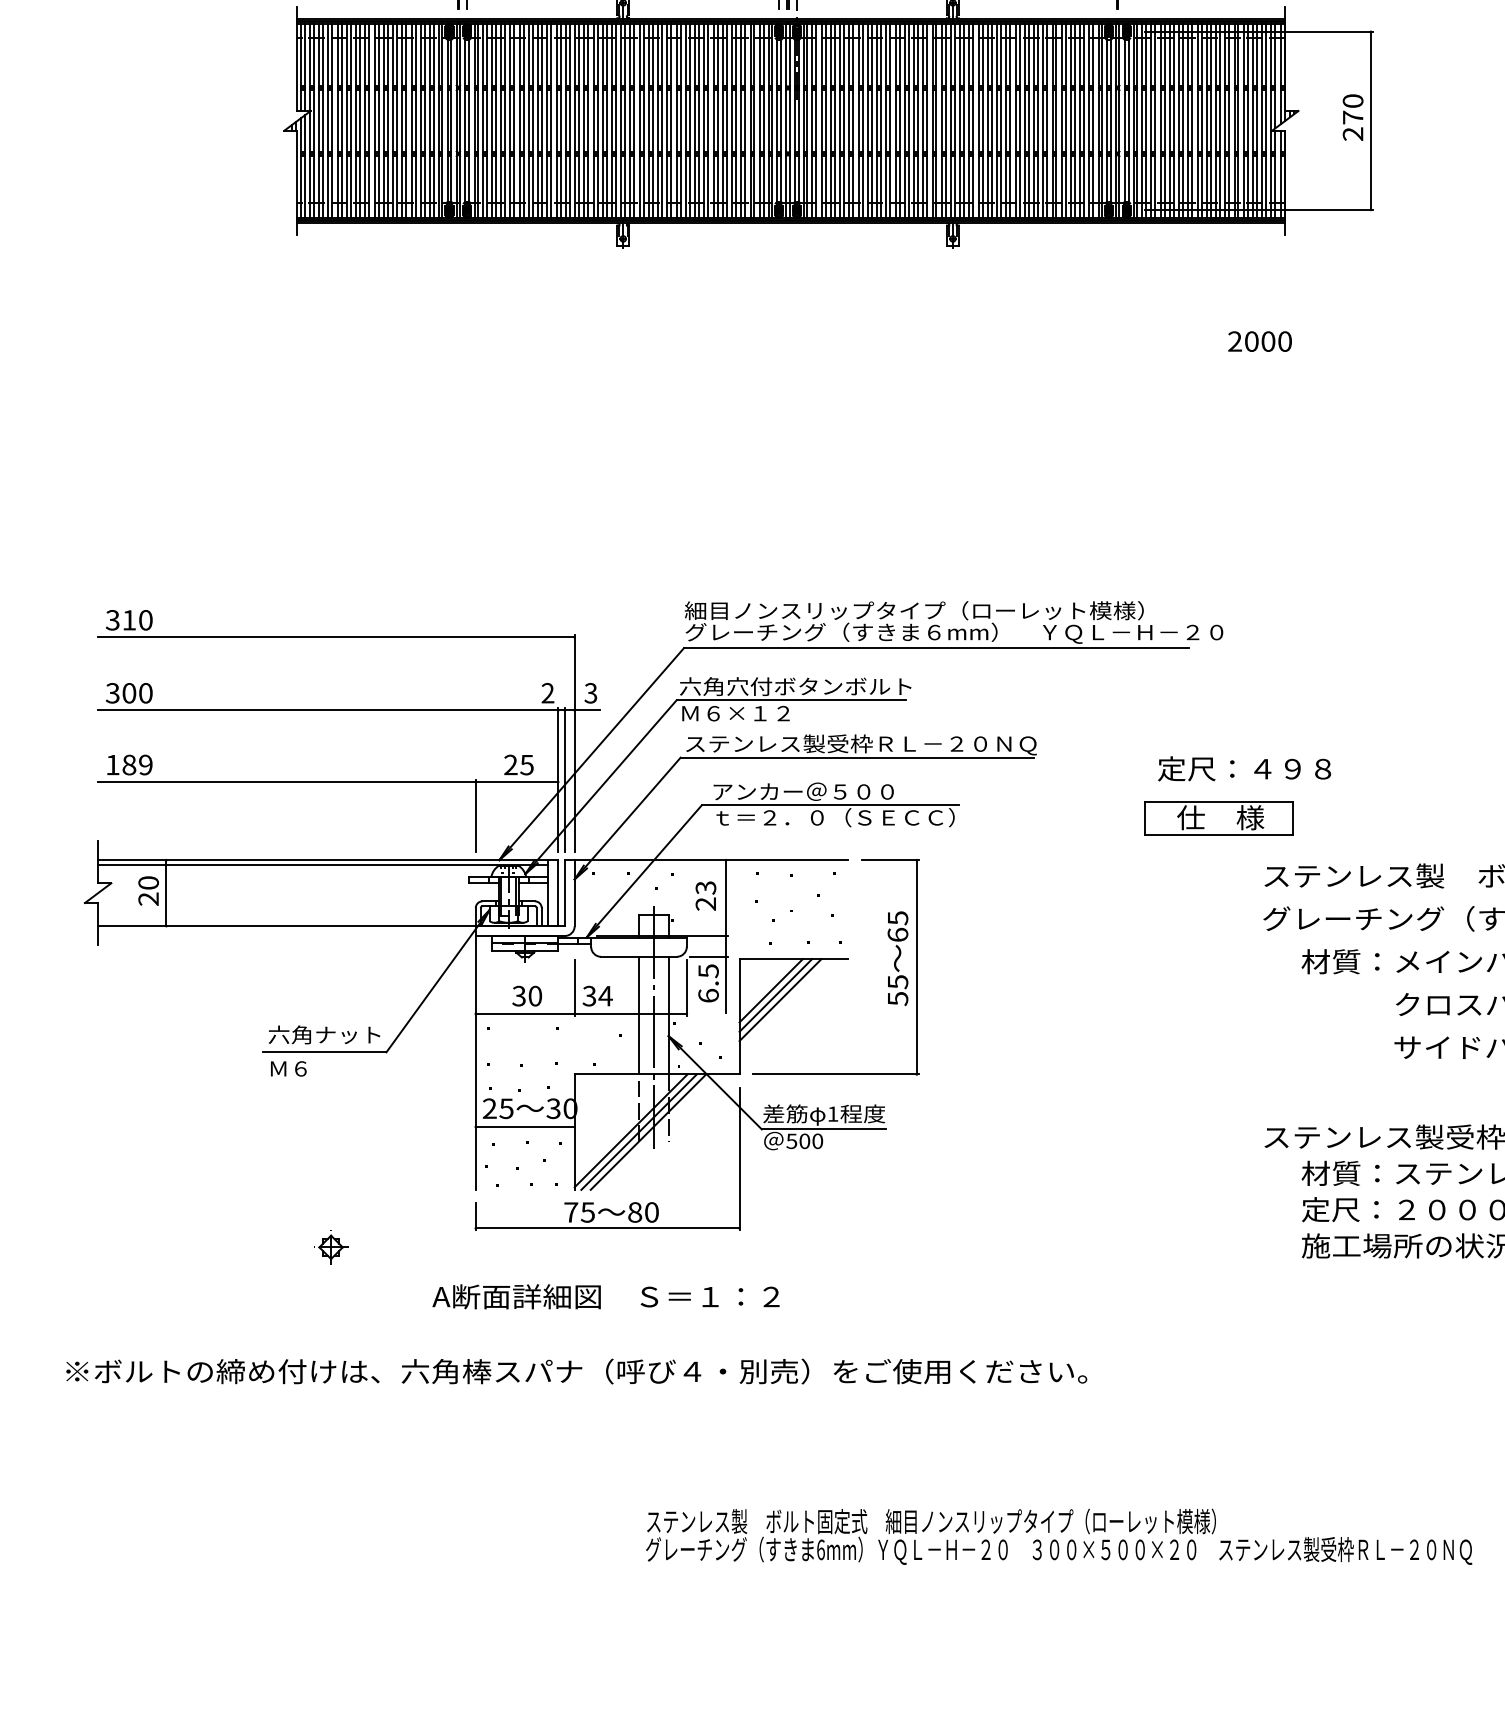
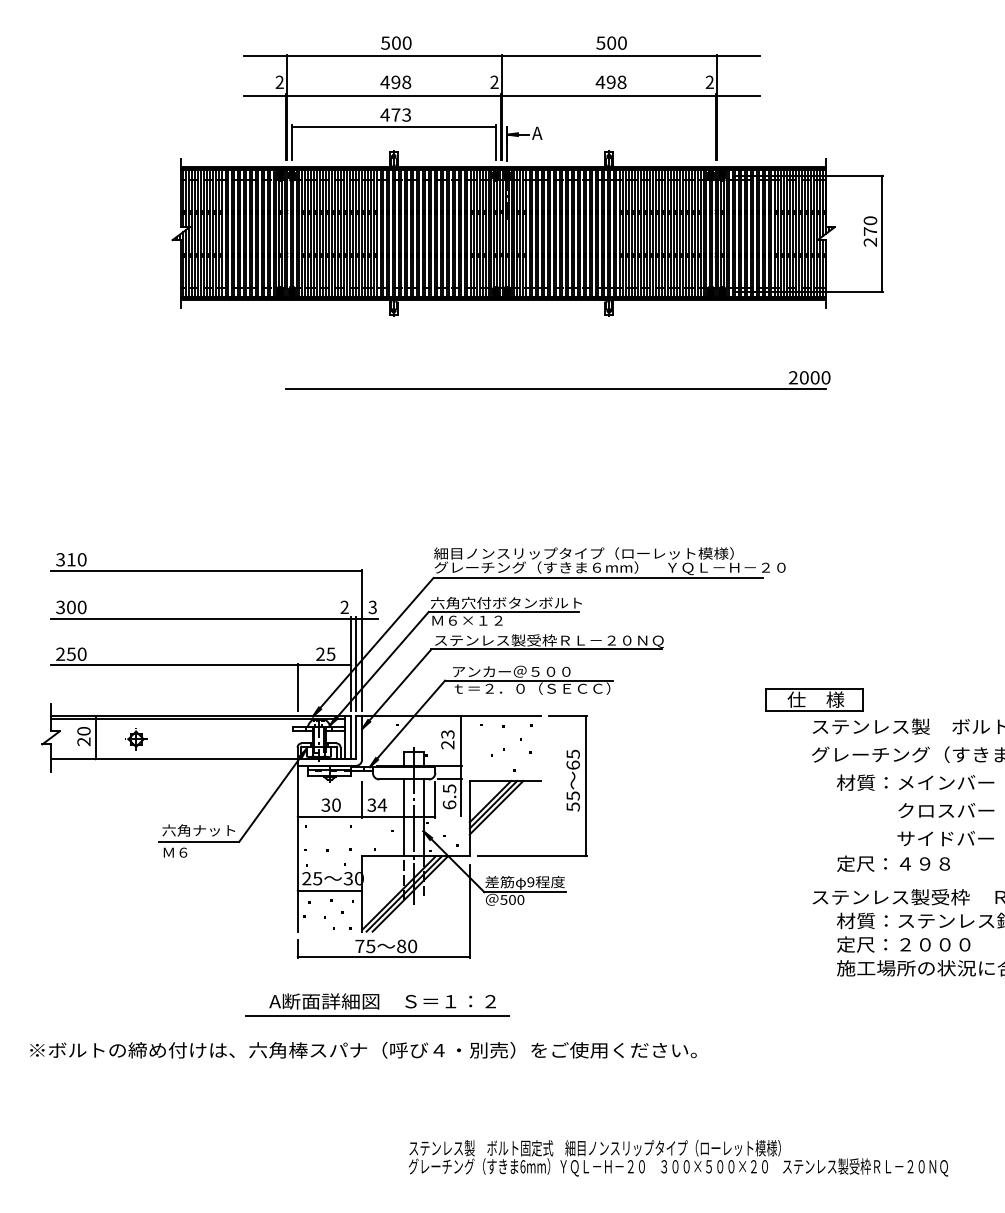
line: (872, 359) -> (556, 389), added
text: (129, 763) -> (71, 653), 189 -> 250
text: (1244, 768) -> (893, 863), moved
part: (1218, 817) -> (814, 699), moved
text: (832, 1114) -> (530, 882), 1 -> 9
part: (331, 1247) -> (136, 739), moved
line: (598, 1319) -> (377, 1016), added

